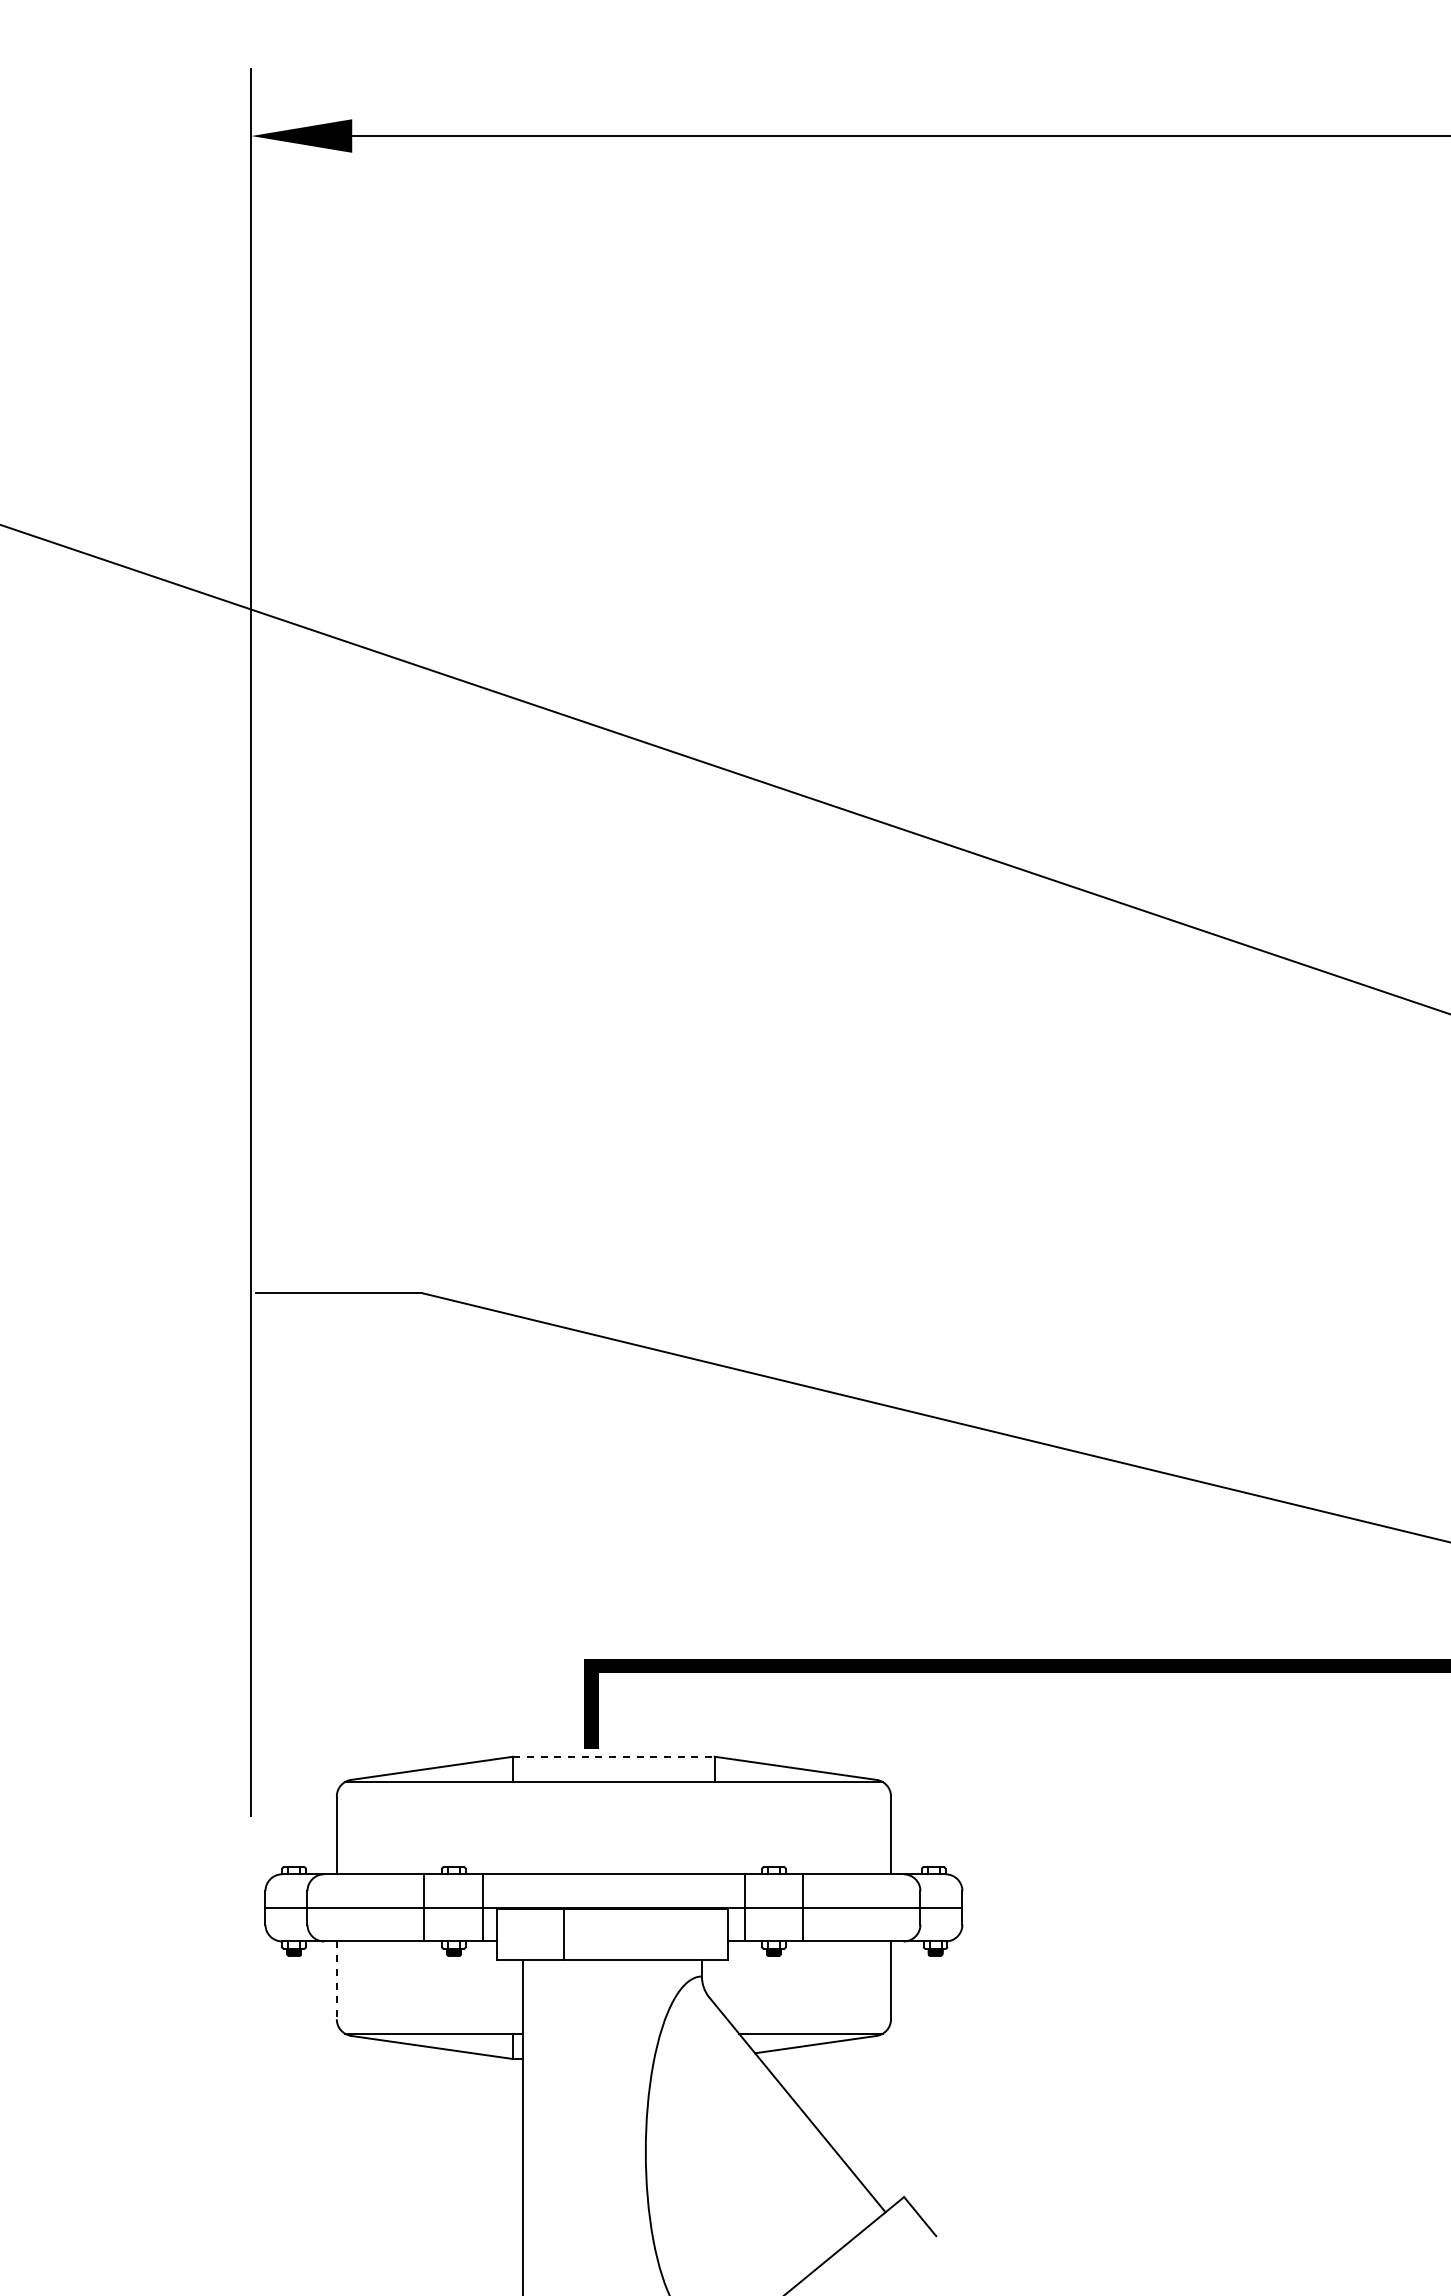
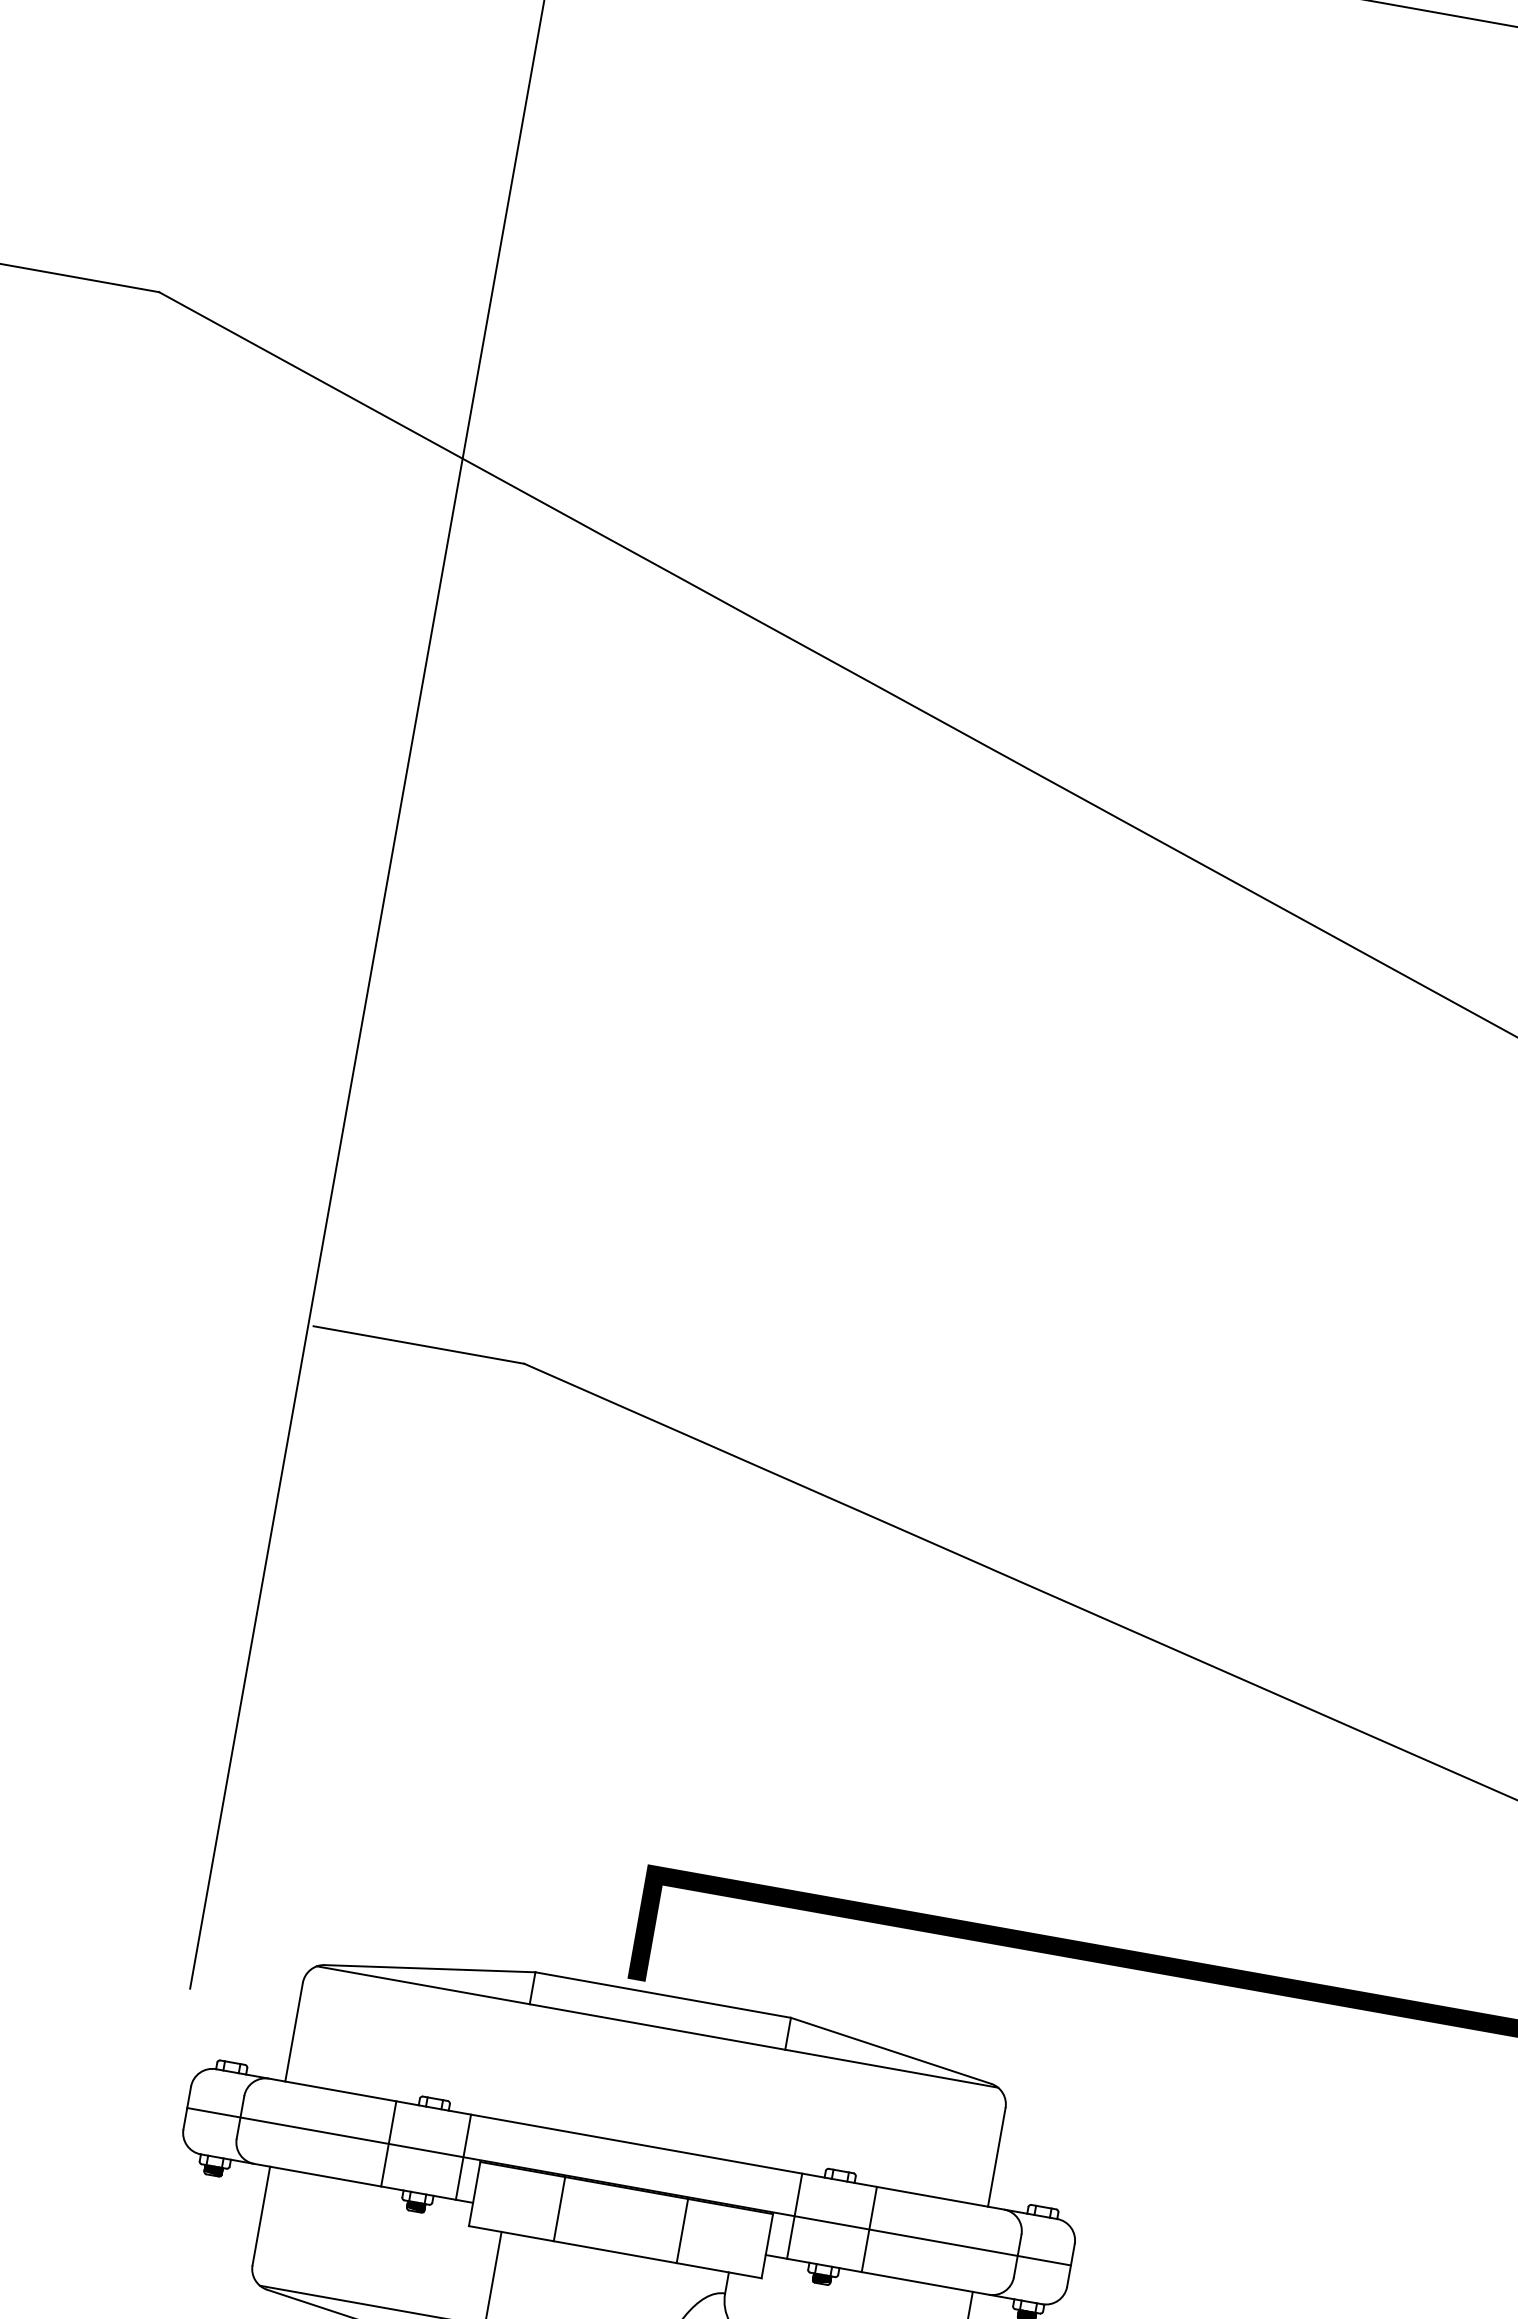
line: (613, 1756) -> (662, 1994), dashed -> solid
line: (660, 1934) -> (682, 2230), added
line: (336, 1980) -> (260, 2216), dashed -> solid

